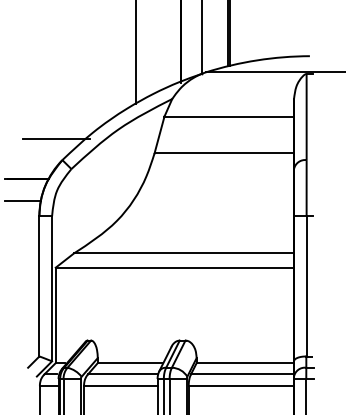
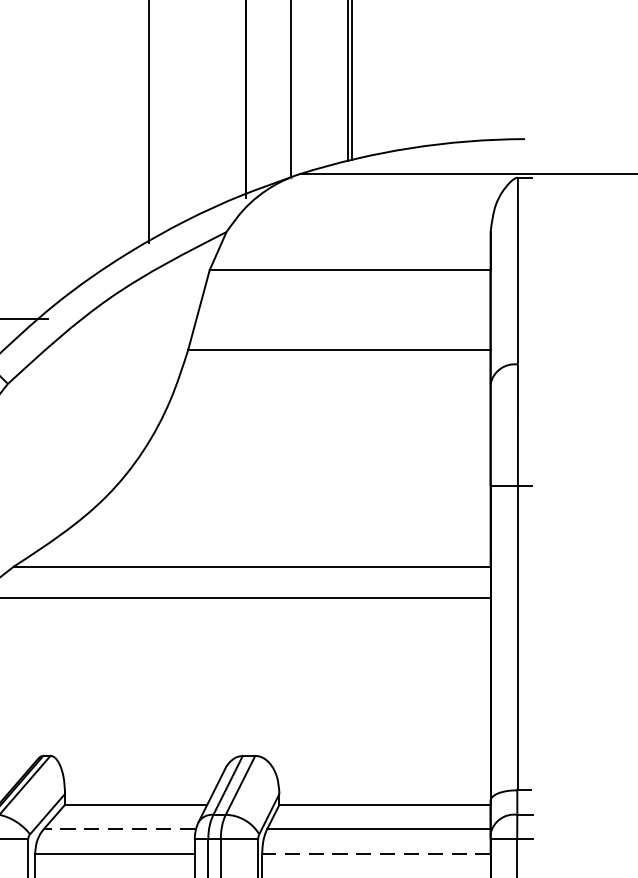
line: (122, 374) -> (118, 829), solid -> dashed
line: (241, 385) -> (376, 853), solid -> dashed

